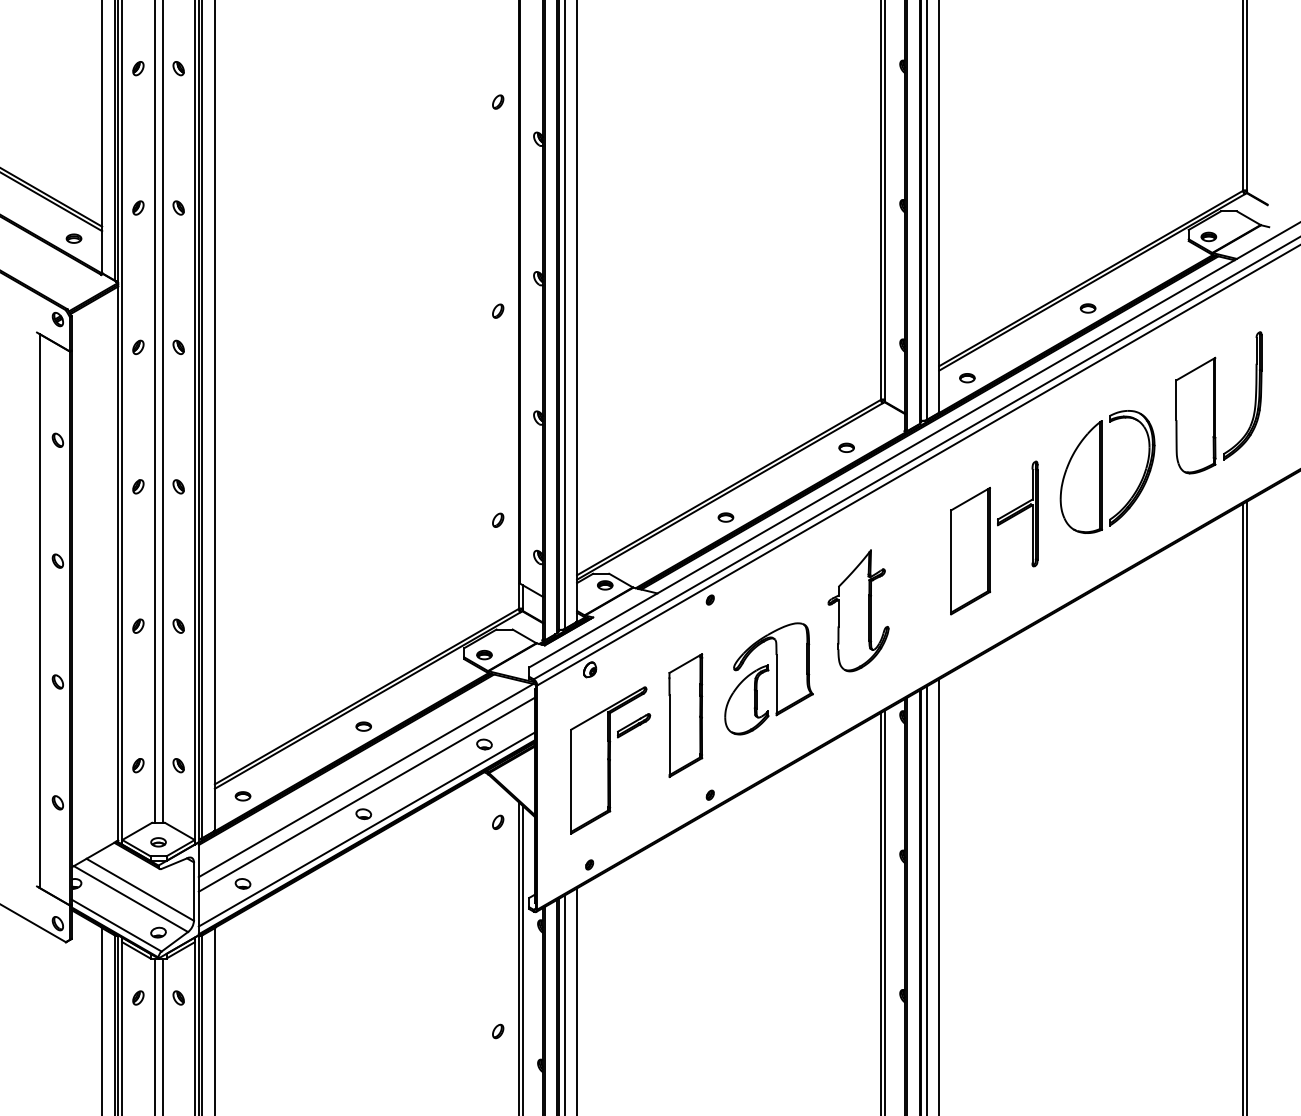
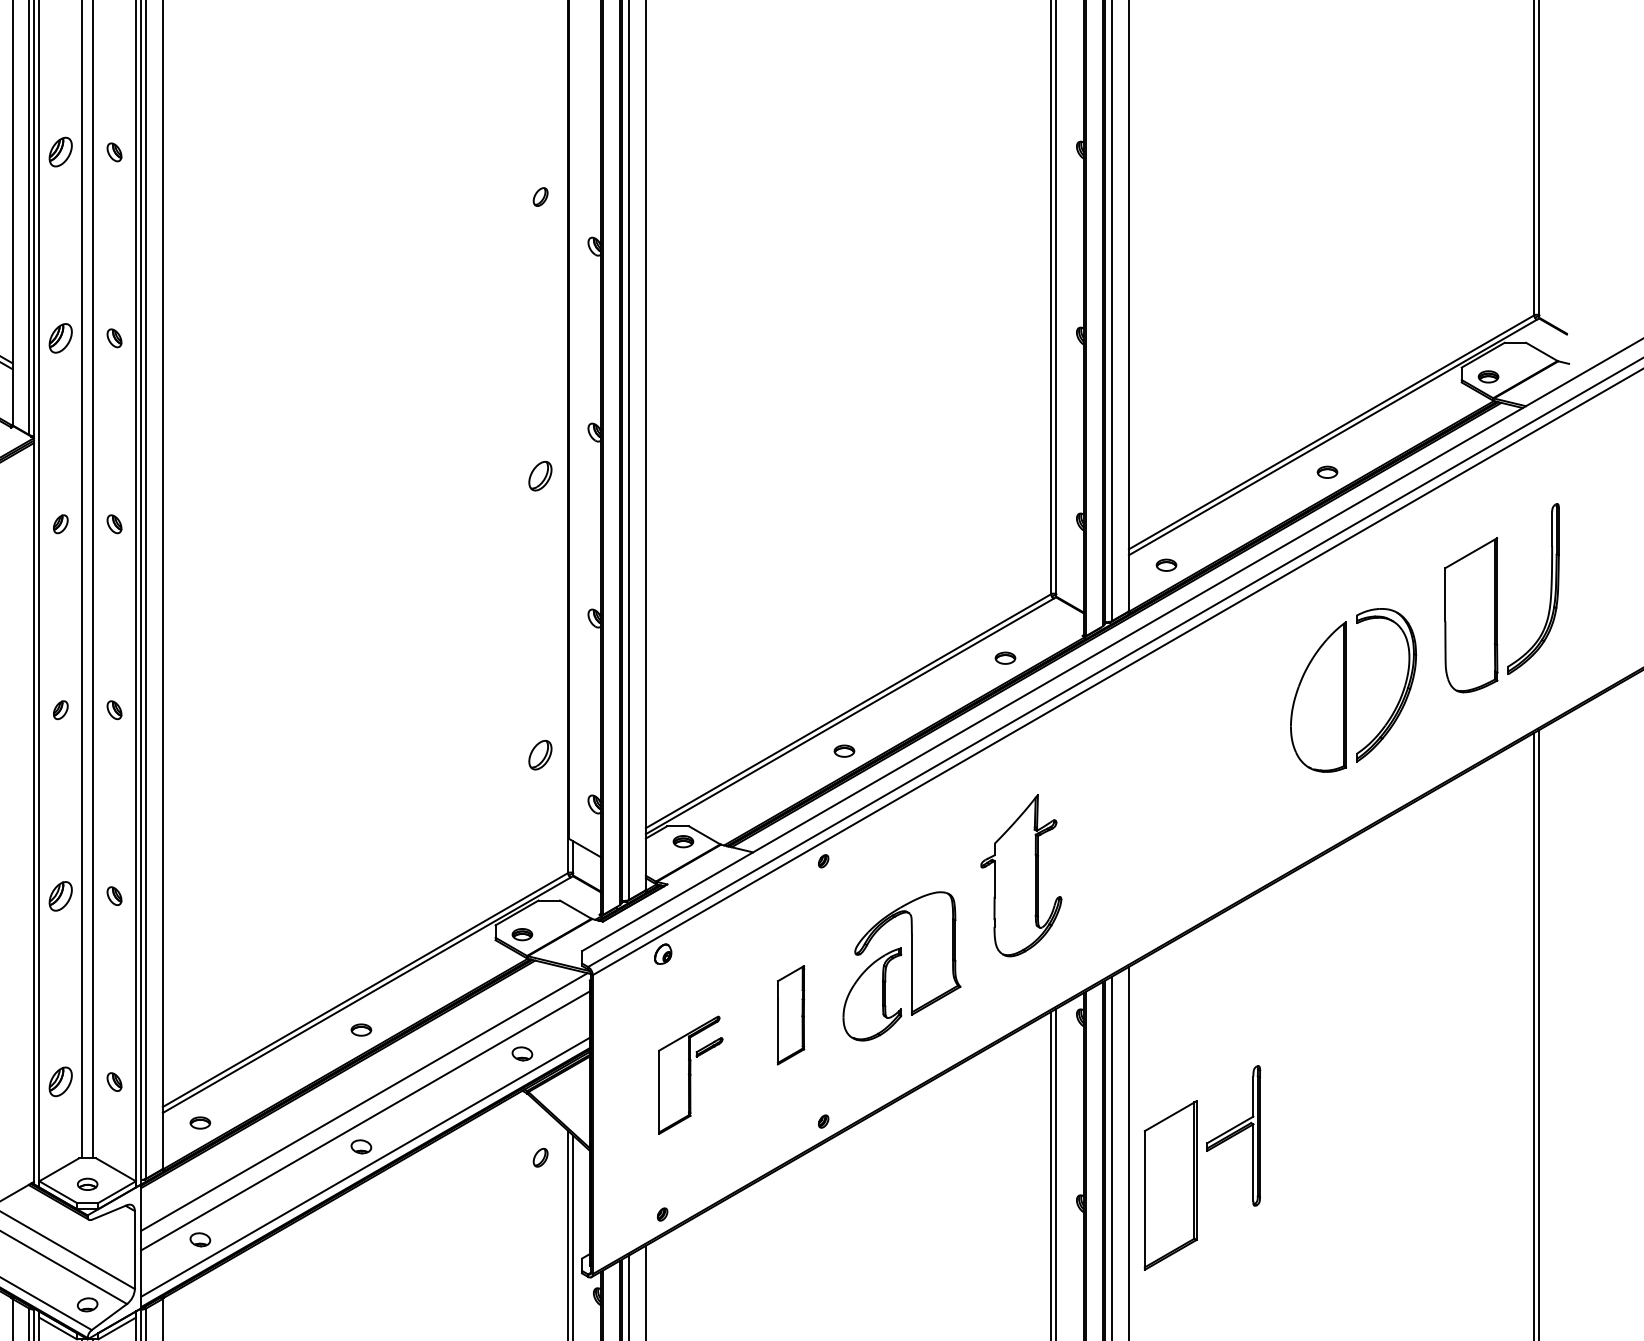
part: (138, 68) -> (60, 152), size x1.6
part: (138, 207) -> (60, 337), size x1.6
part: (498, 310) -> (541, 475), size x1.6
part: (498, 519) -> (541, 753), size x1.6
part: (994, 537) -> (1202, 1167), moved
part: (138, 625) -> (60, 895), size x1.6
part: (685, 715) -> (790, 1015), size x0.6
part: (610, 760) -> (690, 1075), size x0.6
part: (138, 765) -> (60, 1081), size x1.6

